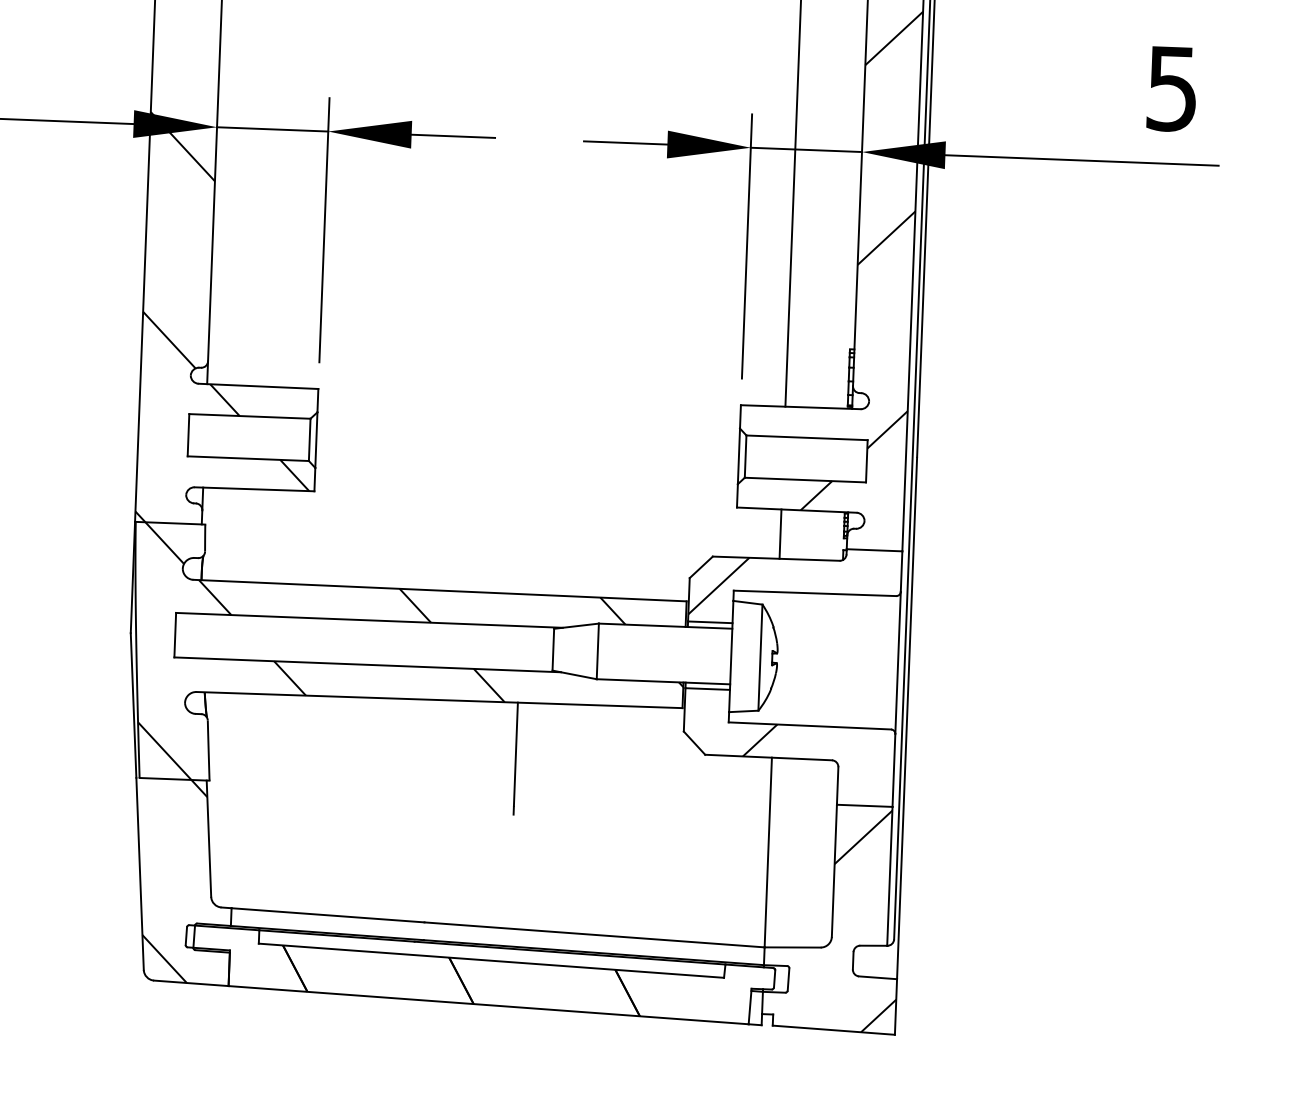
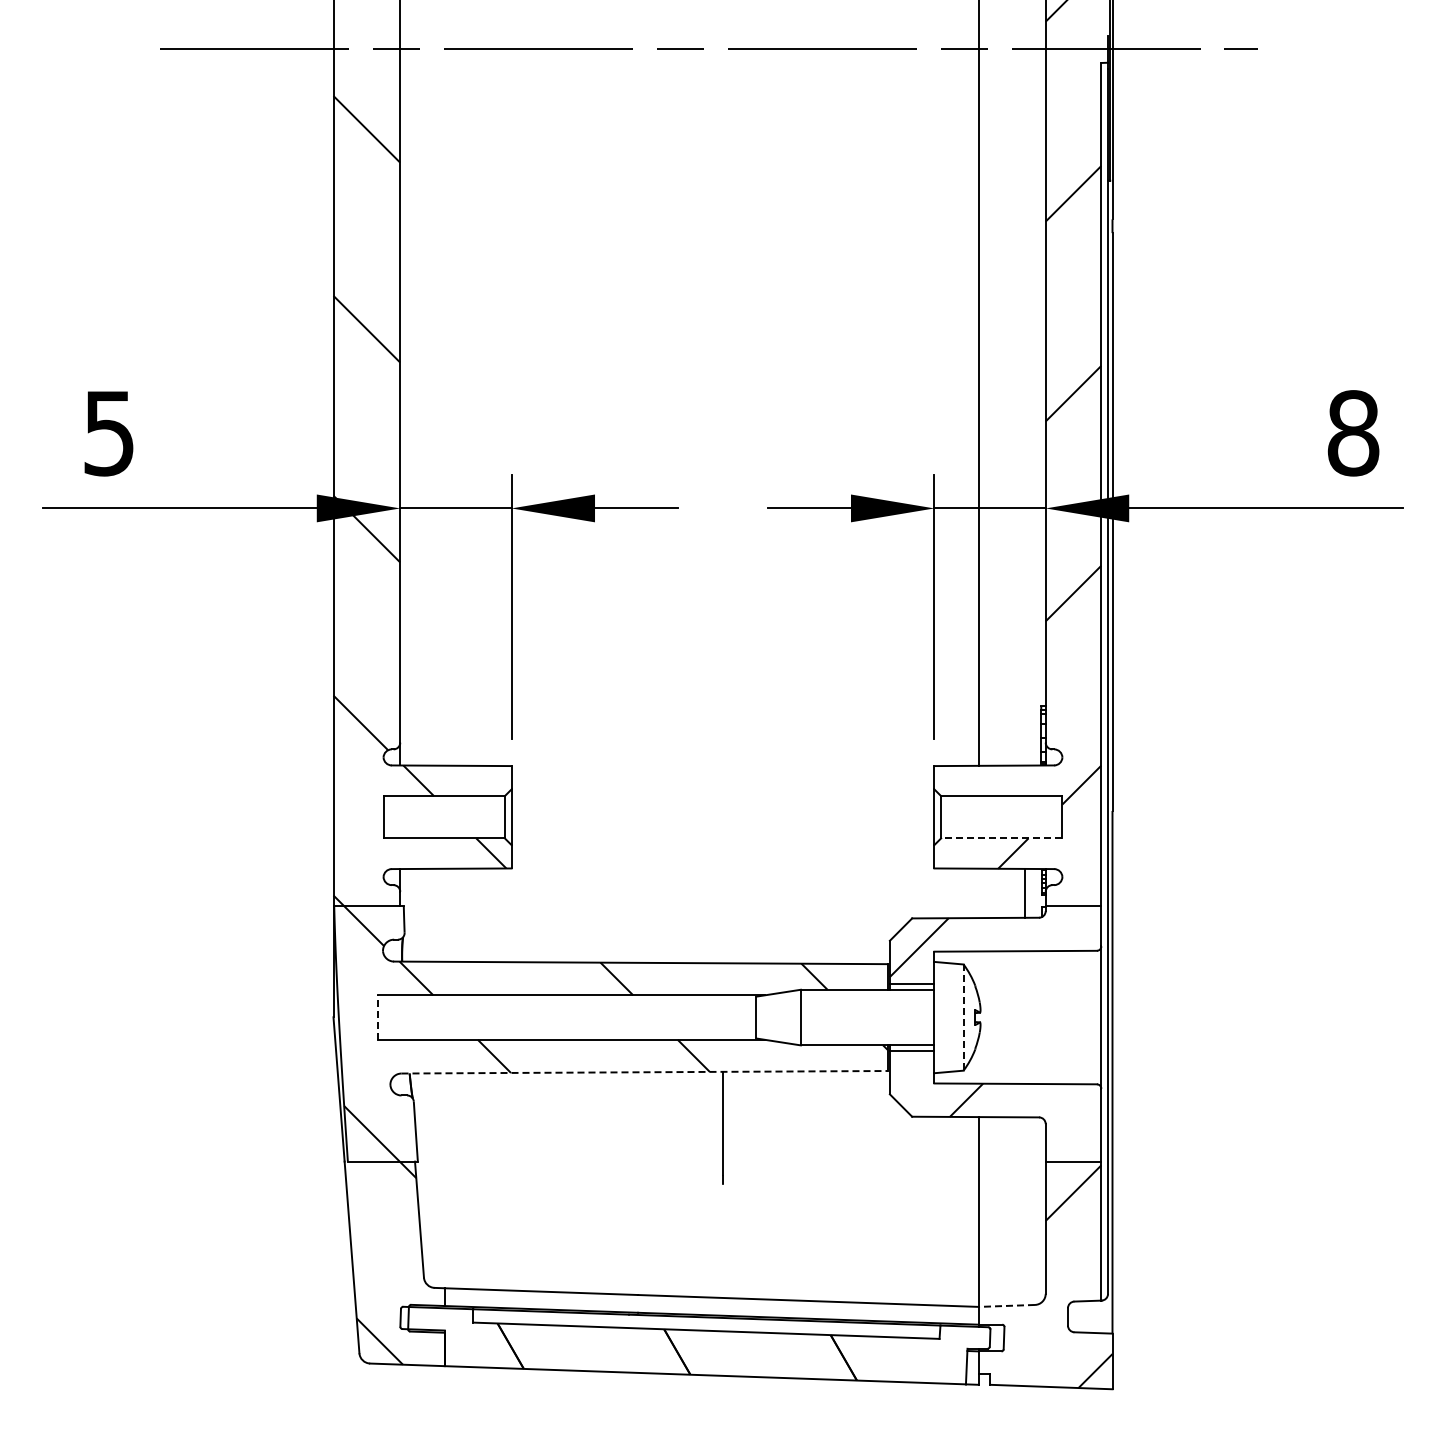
text: (1172, 88) -> (1353, 433), 5 -> 8
line: (805, 480) -> (1001, 838), solid -> dashed
line: (780, 534) -> (1024, 893), moved
line: (175, 635) -> (378, 1017), solid -> dashed
line: (760, 658) -> (963, 1018), solid -> dashed
line: (440, 700) -> (645, 1072), solid -> dashed
line: (792, 947) -> (1006, 1305), solid -> dashed

